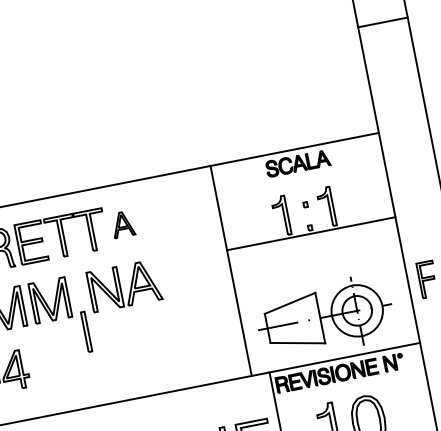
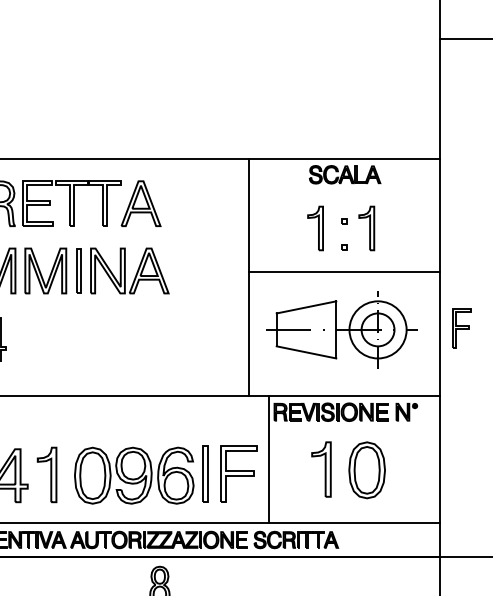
part: (122, 224) -> (140, 203), size x1.67
line: (311, 234) -> (344, 272), moved
part: (324, 316) -> (341, 329), moved
part: (86, 331) -> (78, 270), moved

